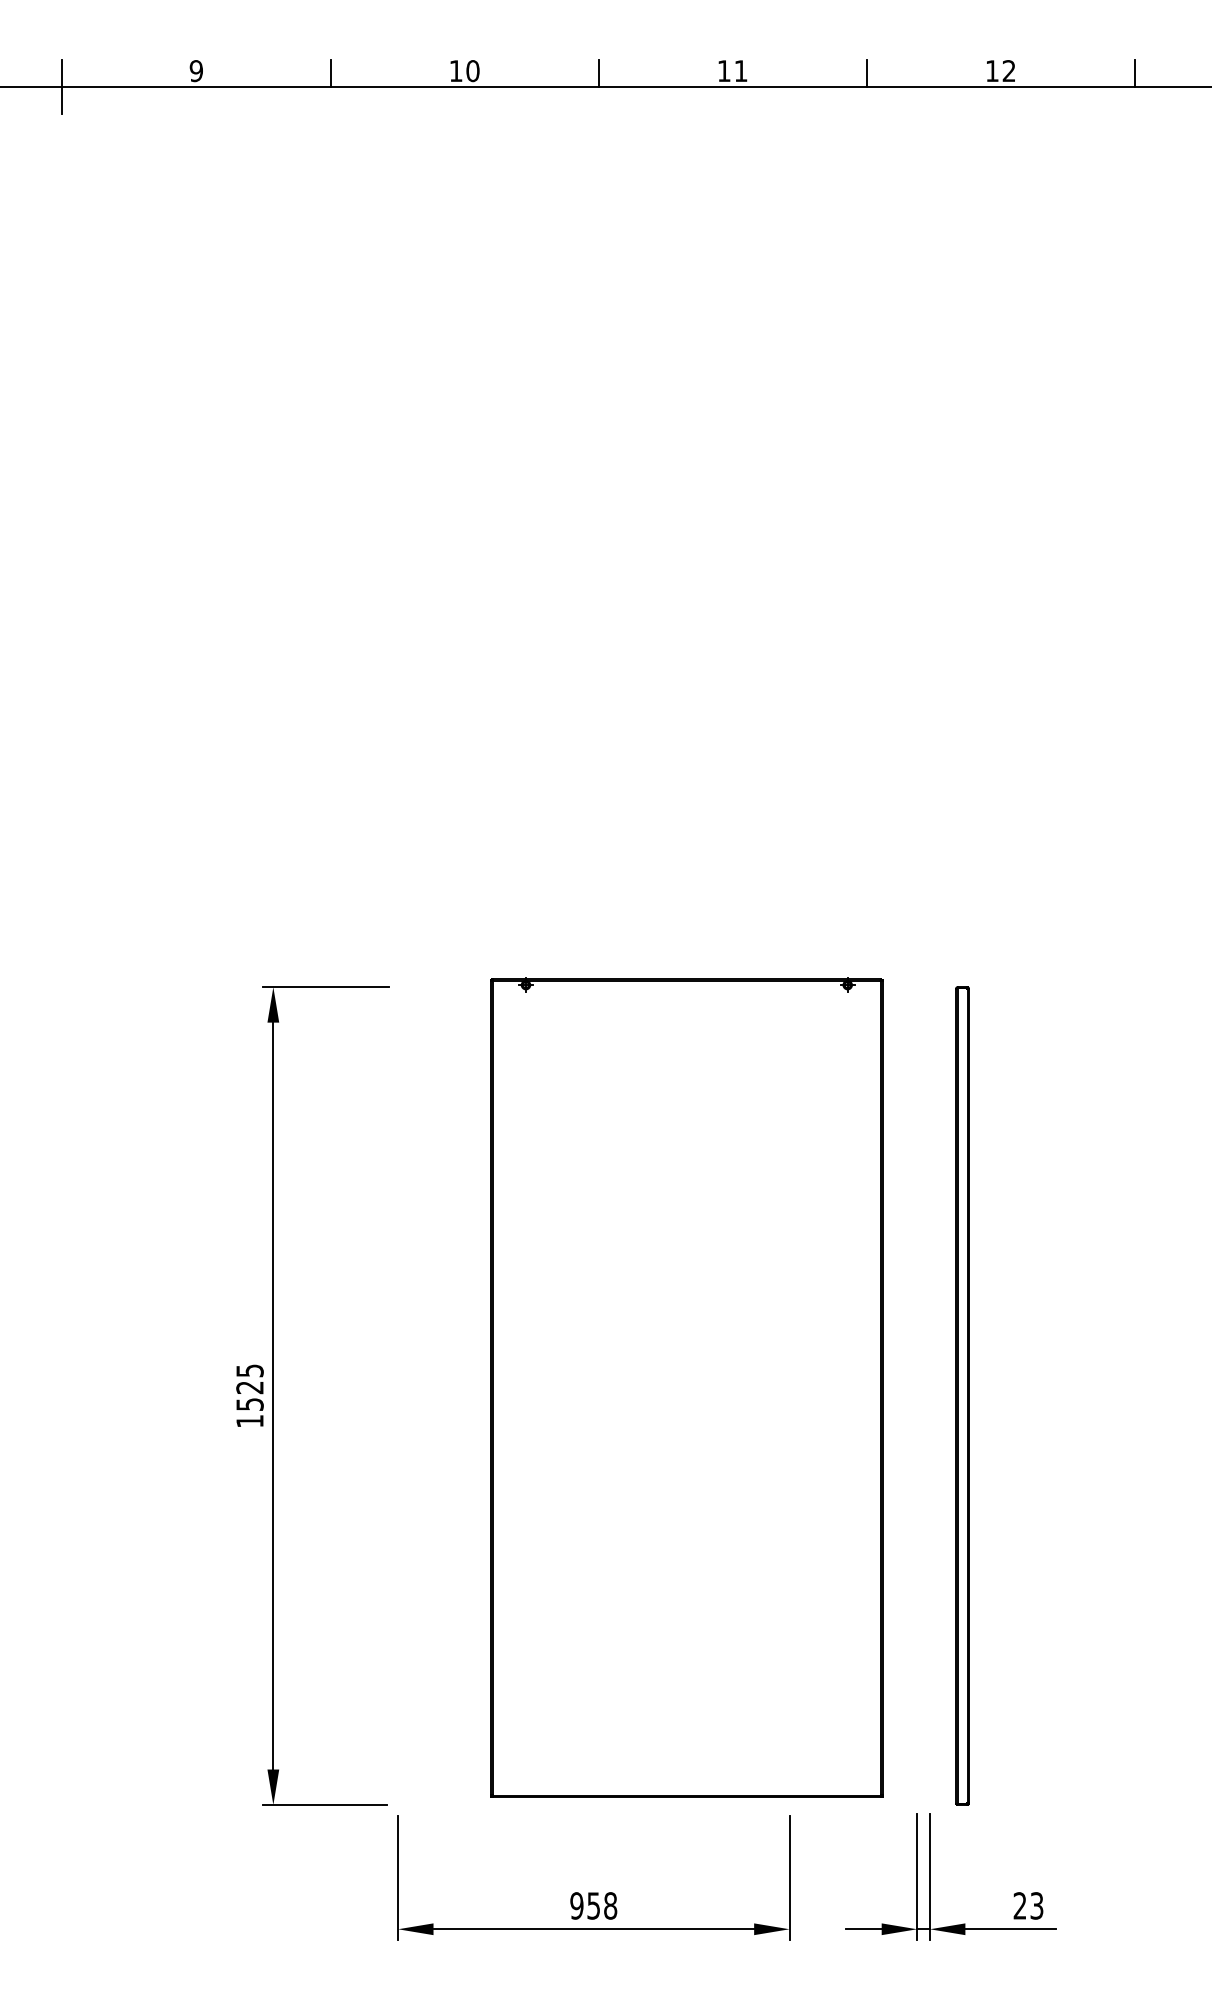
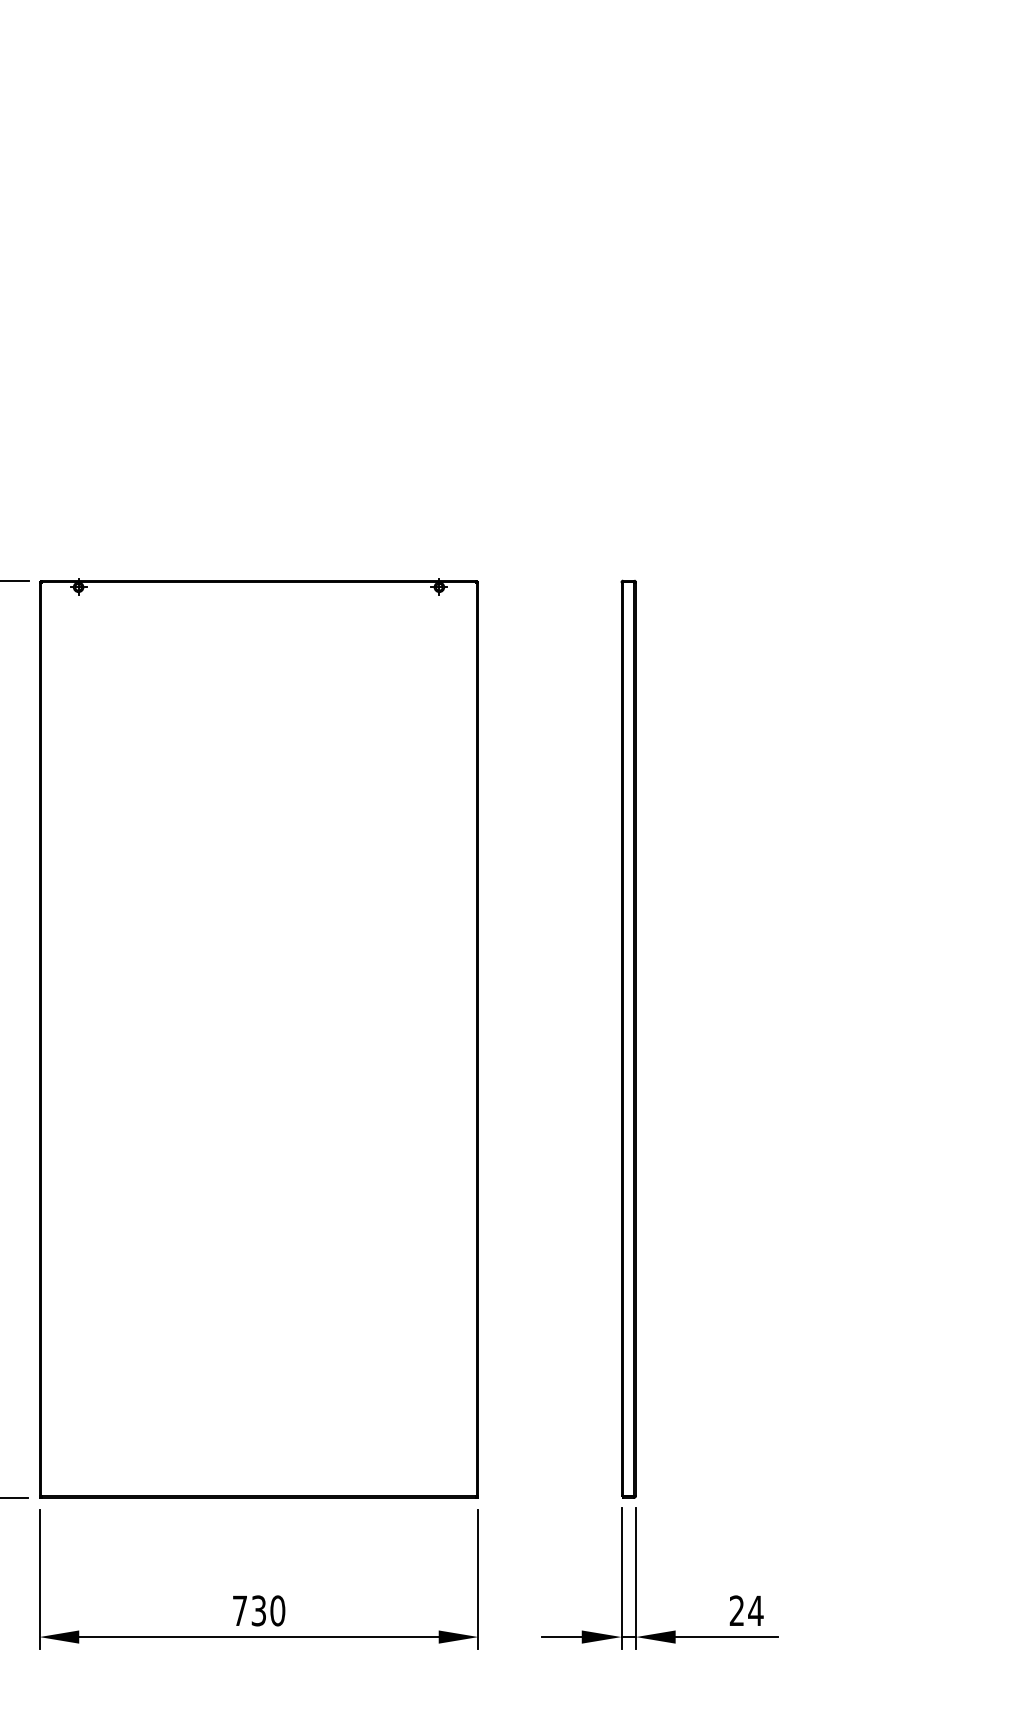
part: (686, 1387) -> (258, 1038), moved
part: (962, 1395) -> (628, 1038), moved
text: (593, 1905) -> (258, 1610), 958 -> 730
text: (1036, 1905) -> (755, 1610), 23 -> 24

